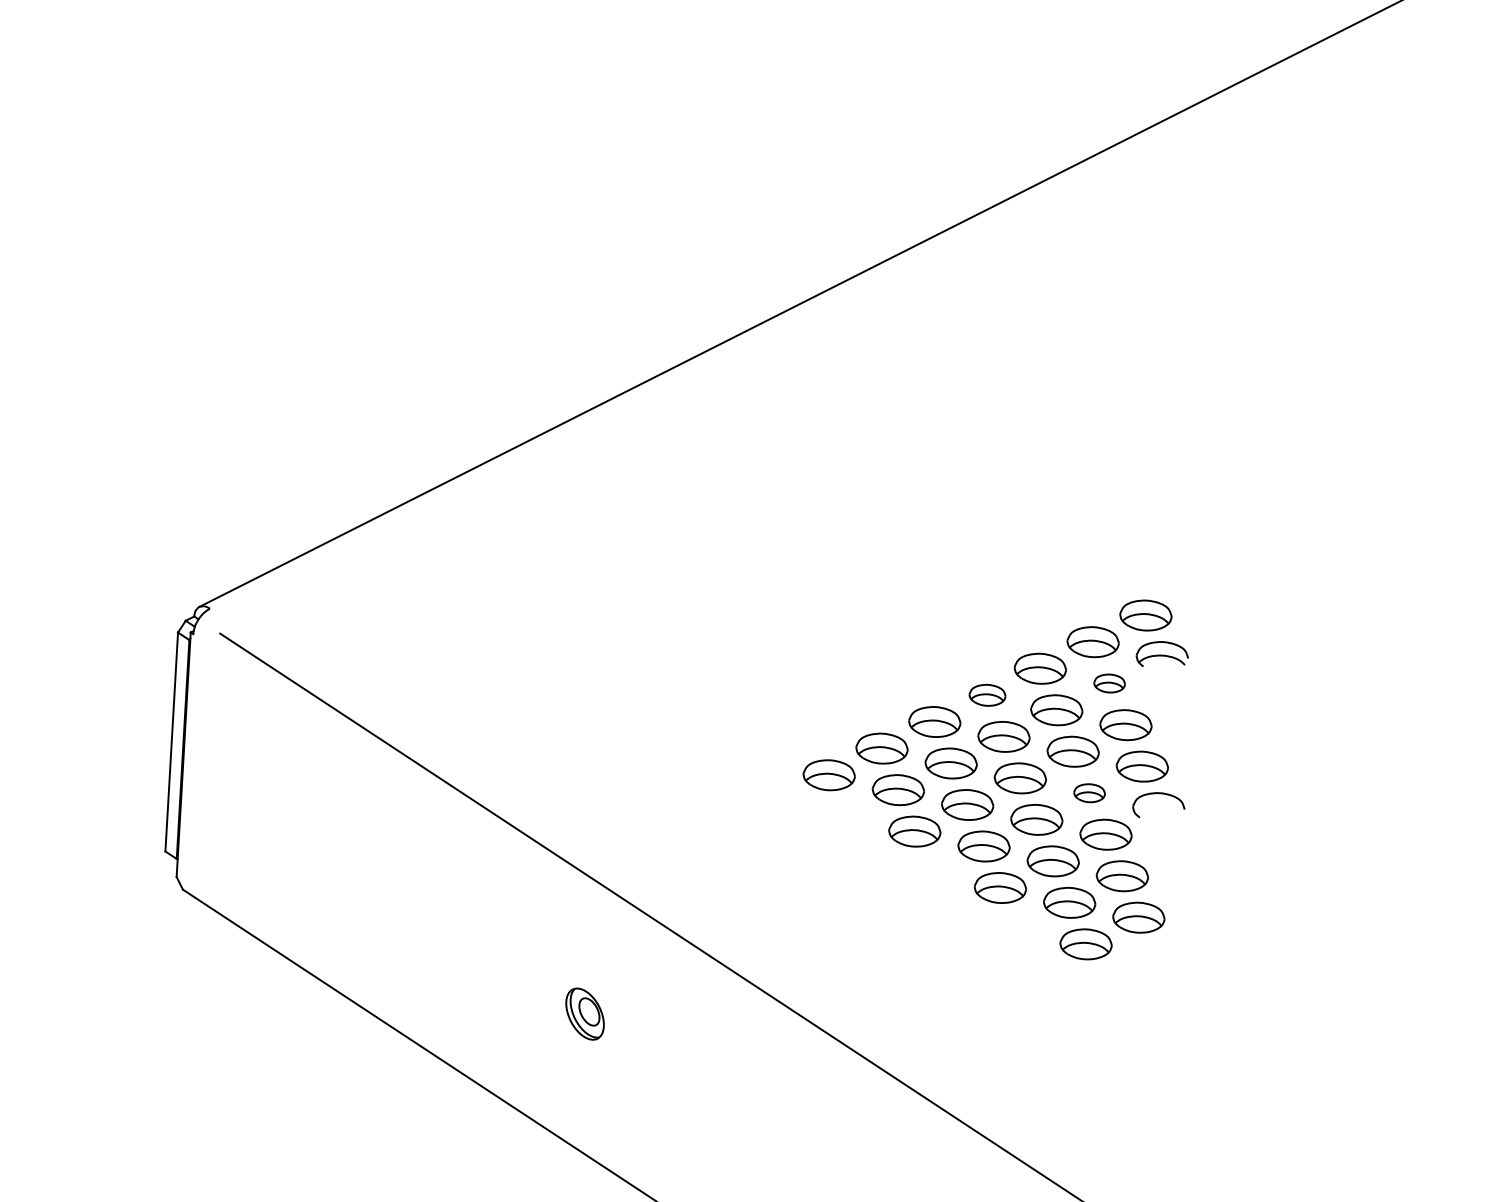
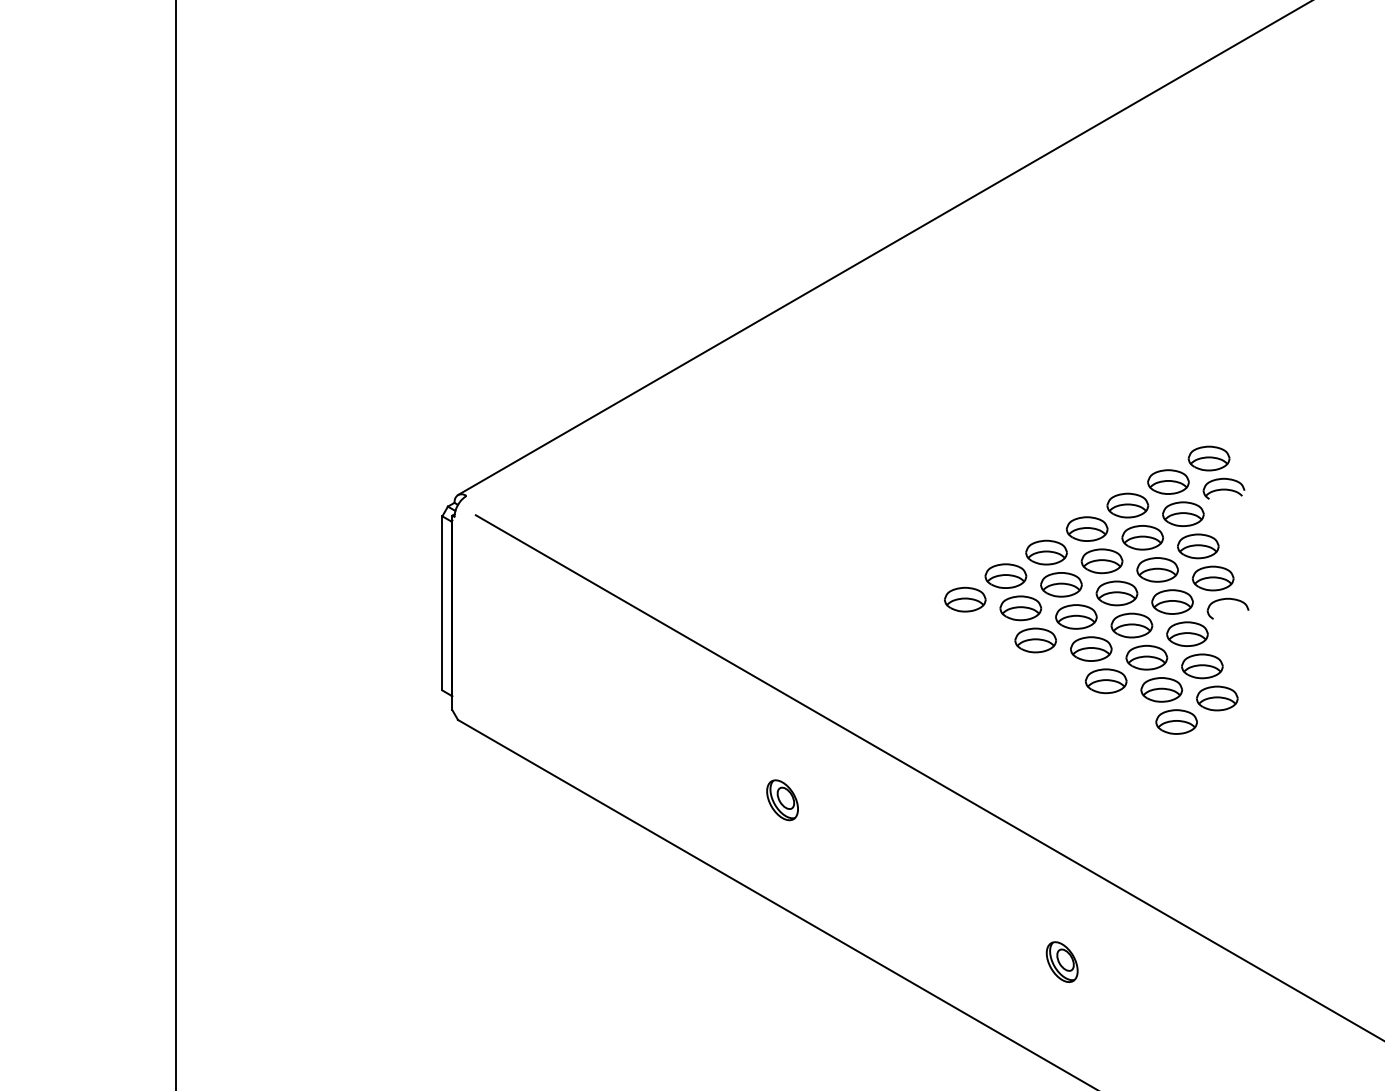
part: (1109, 682) -> (1183, 513), size x1.67
part: (986, 694) -> (1086, 528), size x1.43
part: (1089, 792) -> (1172, 601), size x1.67

